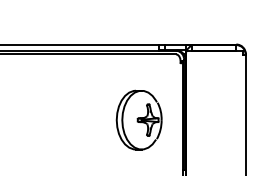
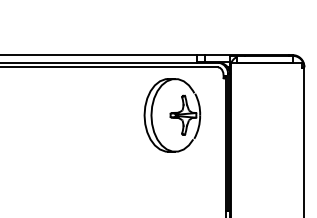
part: (138, 119) -> (171, 114), moved

